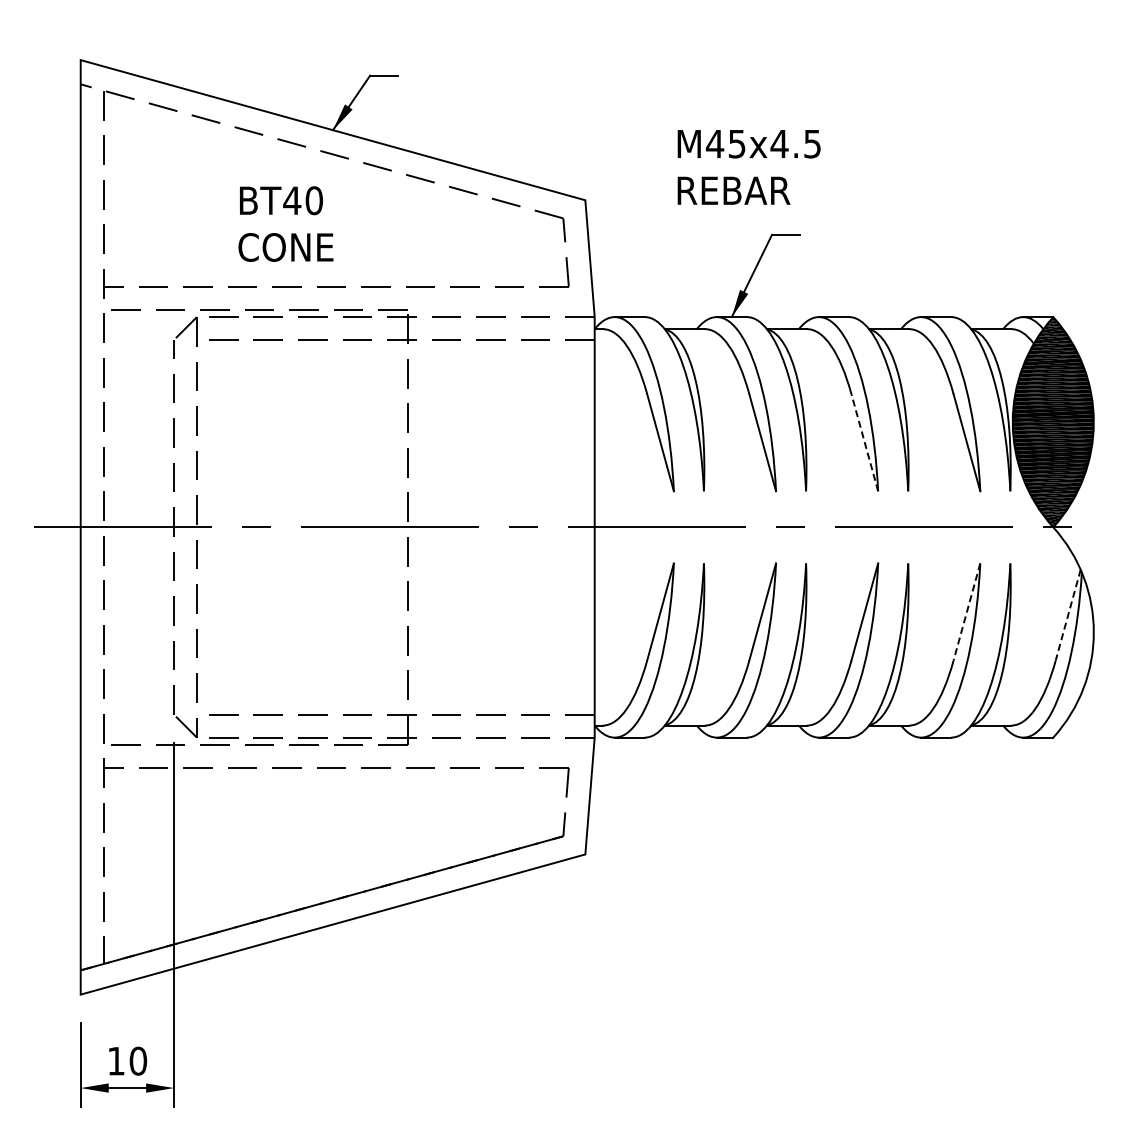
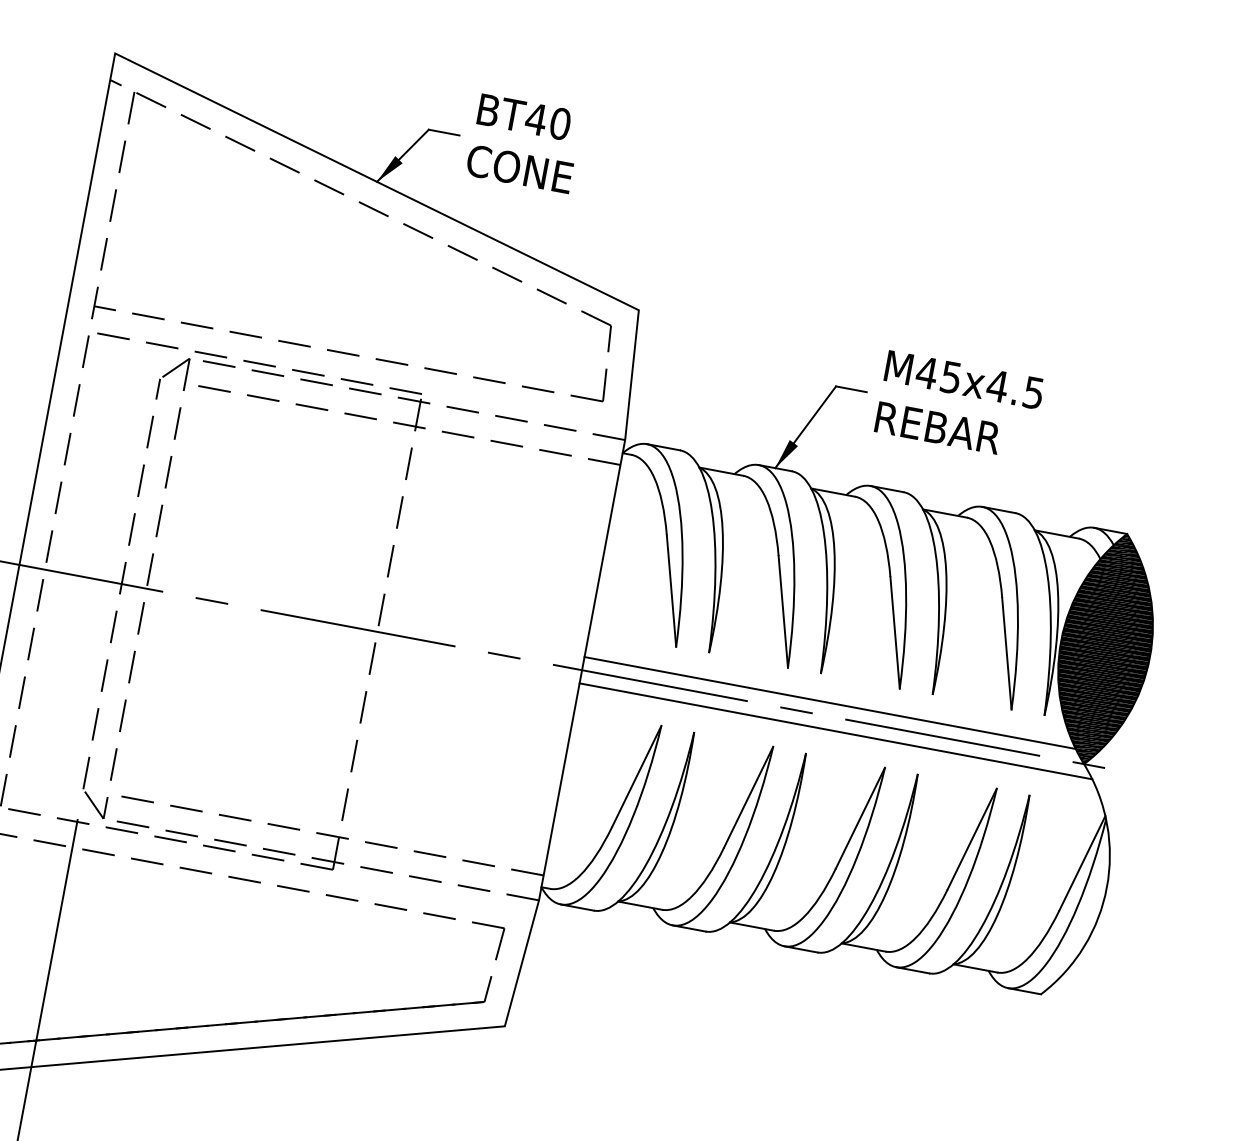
text: (748, 167) -> (958, 405), moved
text: (285, 223) -> (524, 142), moved
line: (864, 442) -> (894, 632), dashed -> solid
line: (818, 515) -> (829, 703), added
line: (828, 539) -> (835, 731), added
line: (966, 612) -> (971, 839), dashed -> solid
line: (1068, 615) -> (1082, 863), dashed -> solid

